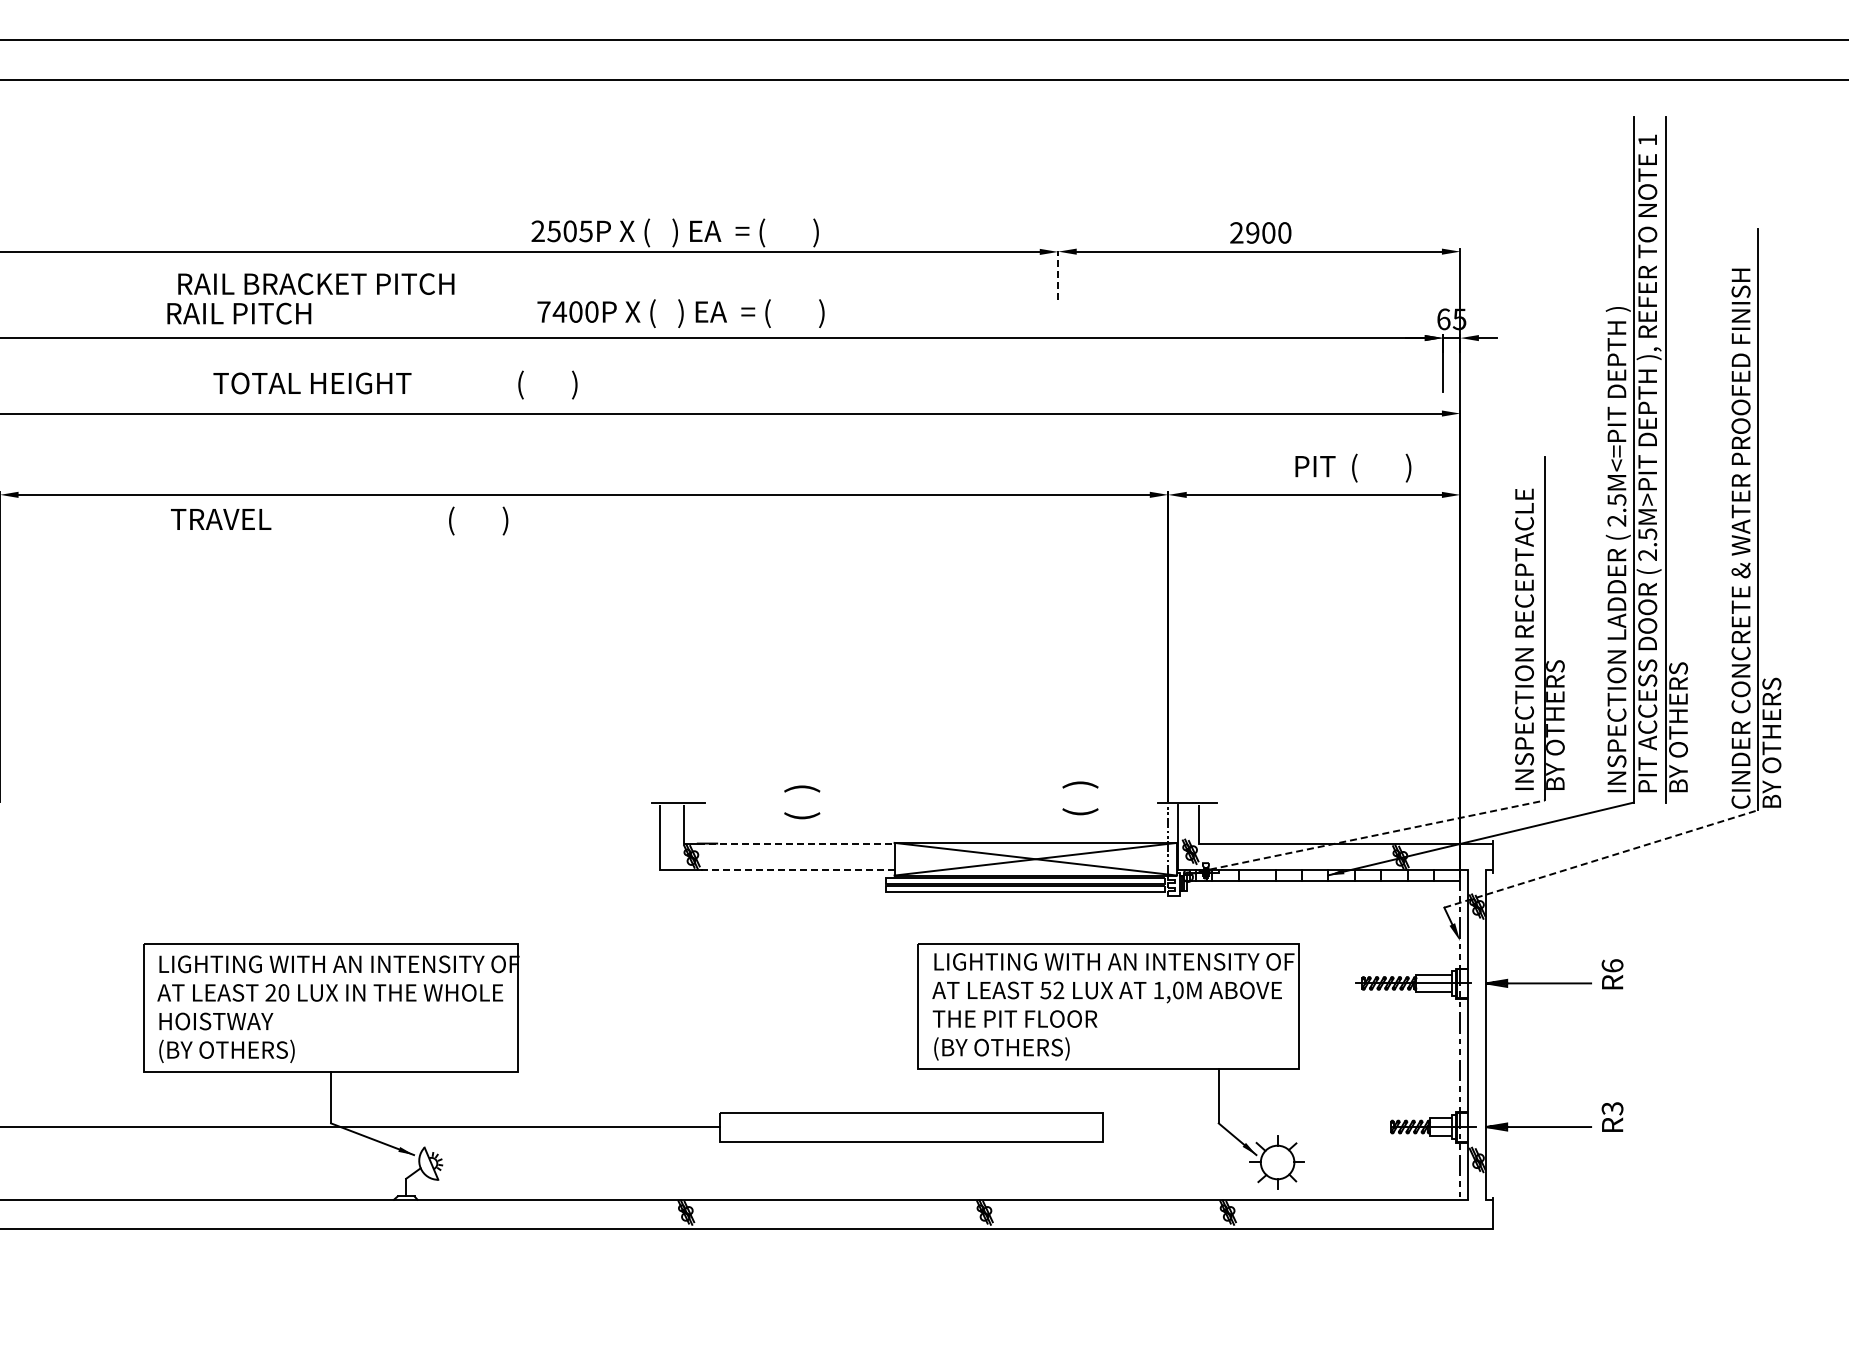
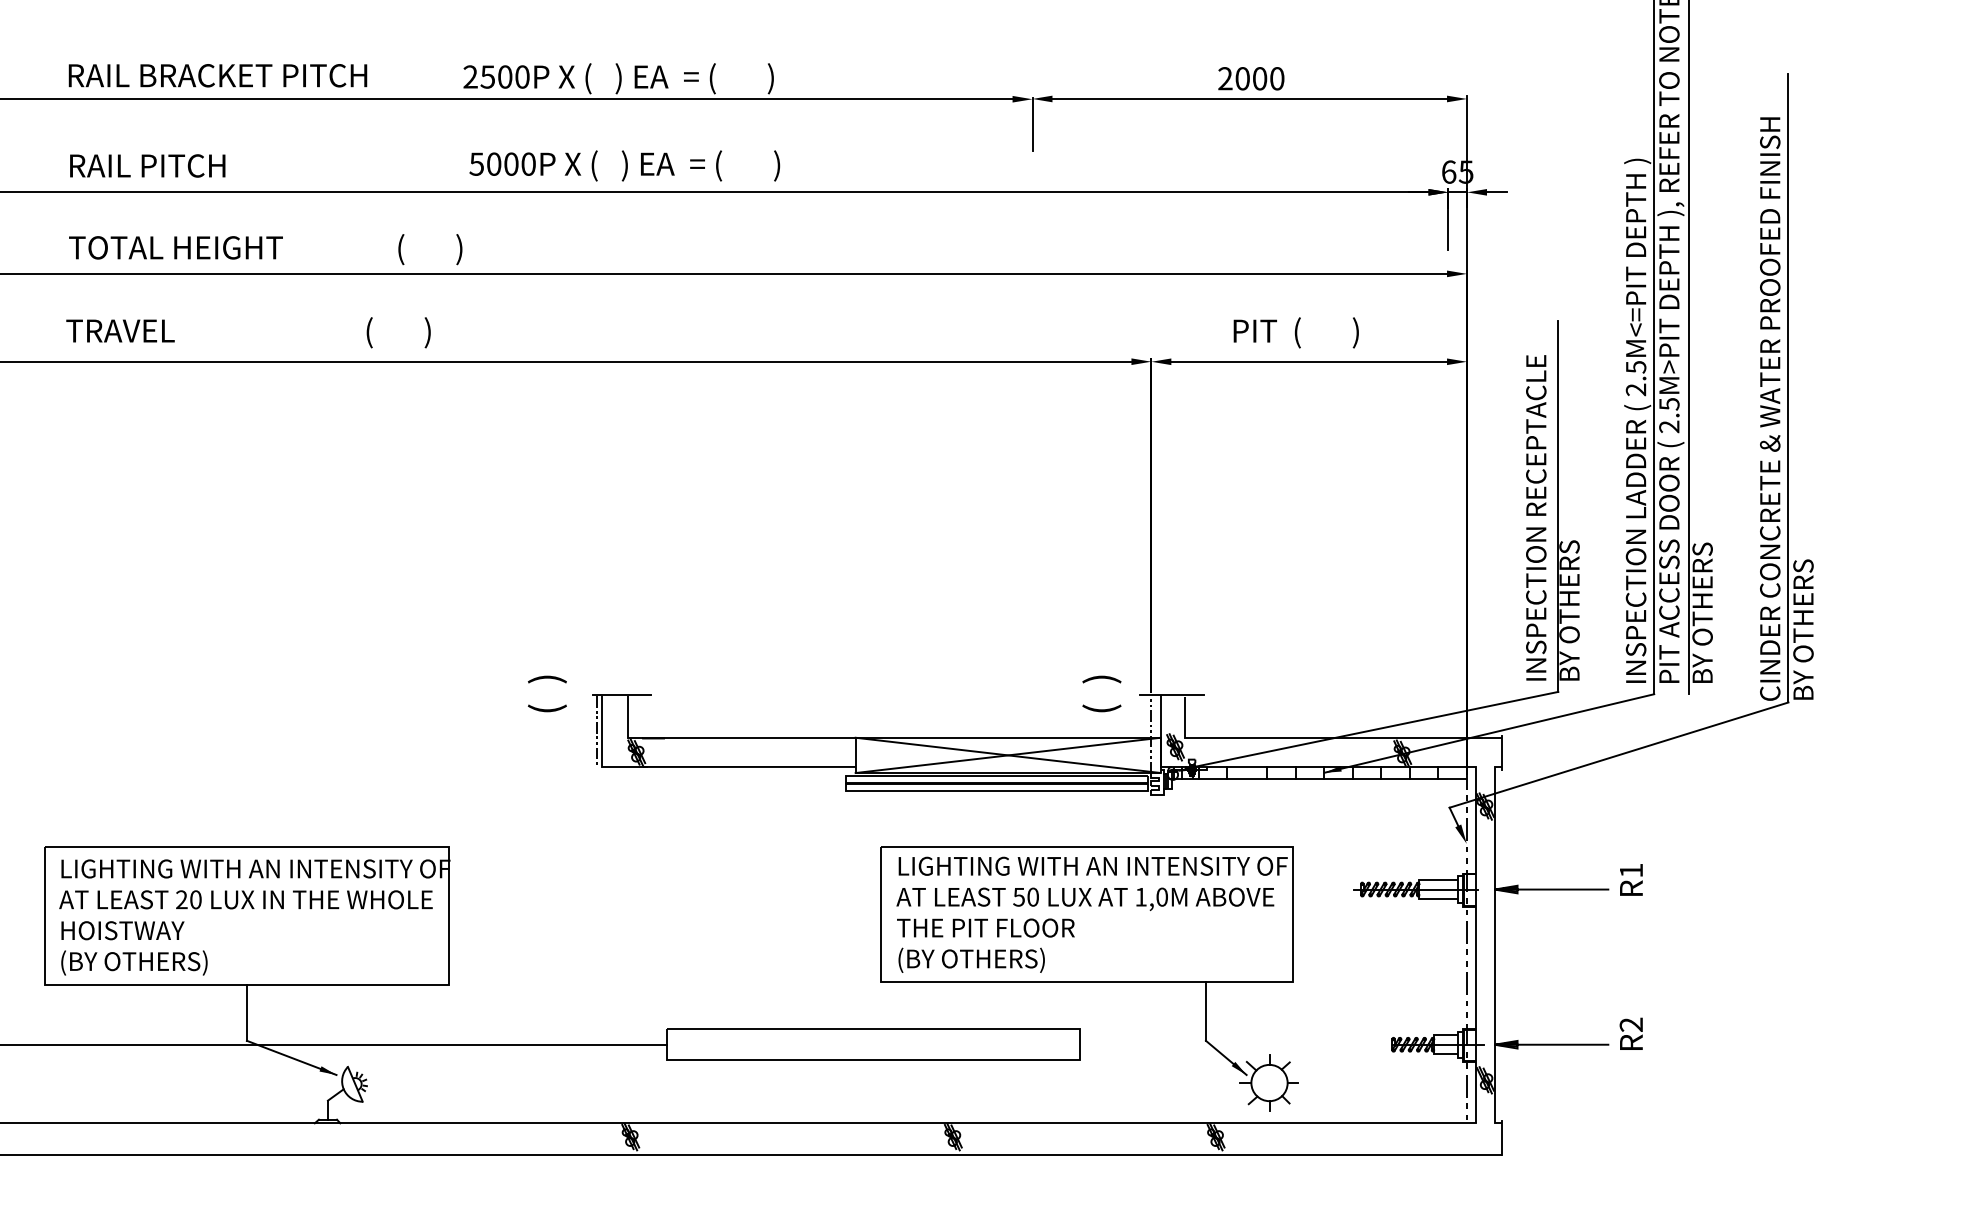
text: (585, 231) -> (521, 77), 2505P -> 2500P
text: (1252, 232) -> (1242, 78), 2900 -> 2000
line: (1058, 274) -> (1032, 123), dashed -> solid
text: (316, 283) -> (218, 75), moved
text: (552, 311) -> (486, 163), 7400P -> 5000P
text: (395, 384) -> (265, 248), moved
text: (1353, 467) -> (1296, 332), moved
text: (339, 520) -> (248, 332), moved
text: (1080, 798) -> (1101, 694), moved
text: (802, 802) -> (547, 694), moved
line: (1377, 835) -> (1377, 729), dashed -> solid
line: (655, 836) -> (597, 730), added
line: (796, 843) -> (749, 738), dashed -> solid
line: (1601, 858) -> (1619, 754), dashed -> solid
line: (794, 869) -> (747, 766), dashed -> solid
text: (1612, 965) -> (1631, 870), R6 -> R1
text: (1058, 990) -> (1032, 897), 52 -> 50
text: (1612, 1108) -> (1631, 1024), R3 -> R2

